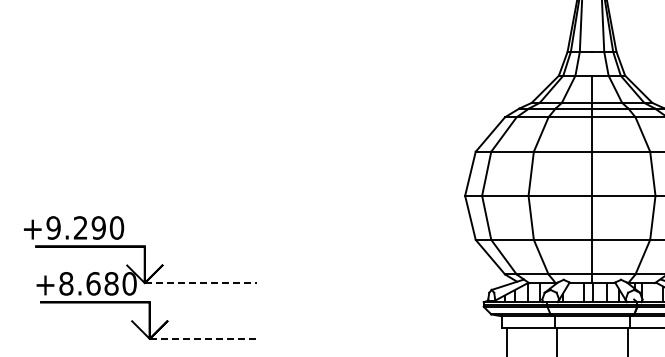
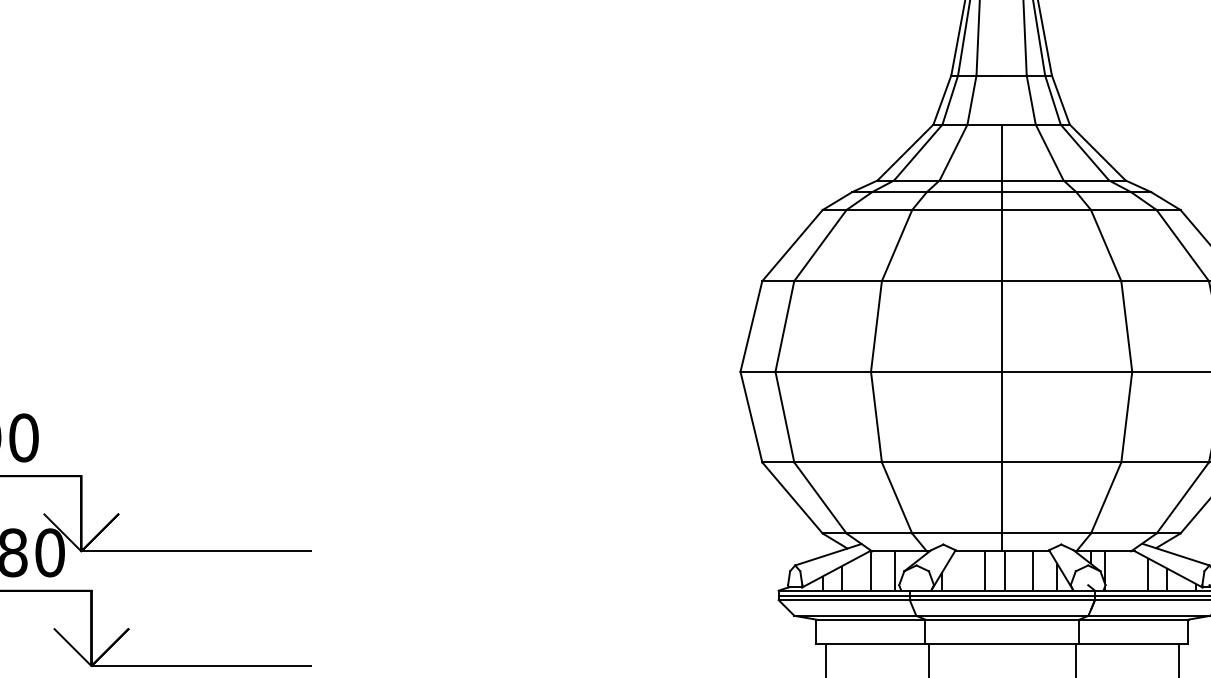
line: (201, 283) -> (197, 552), dashed -> solid
line: (203, 338) -> (202, 665), dashed -> solid

